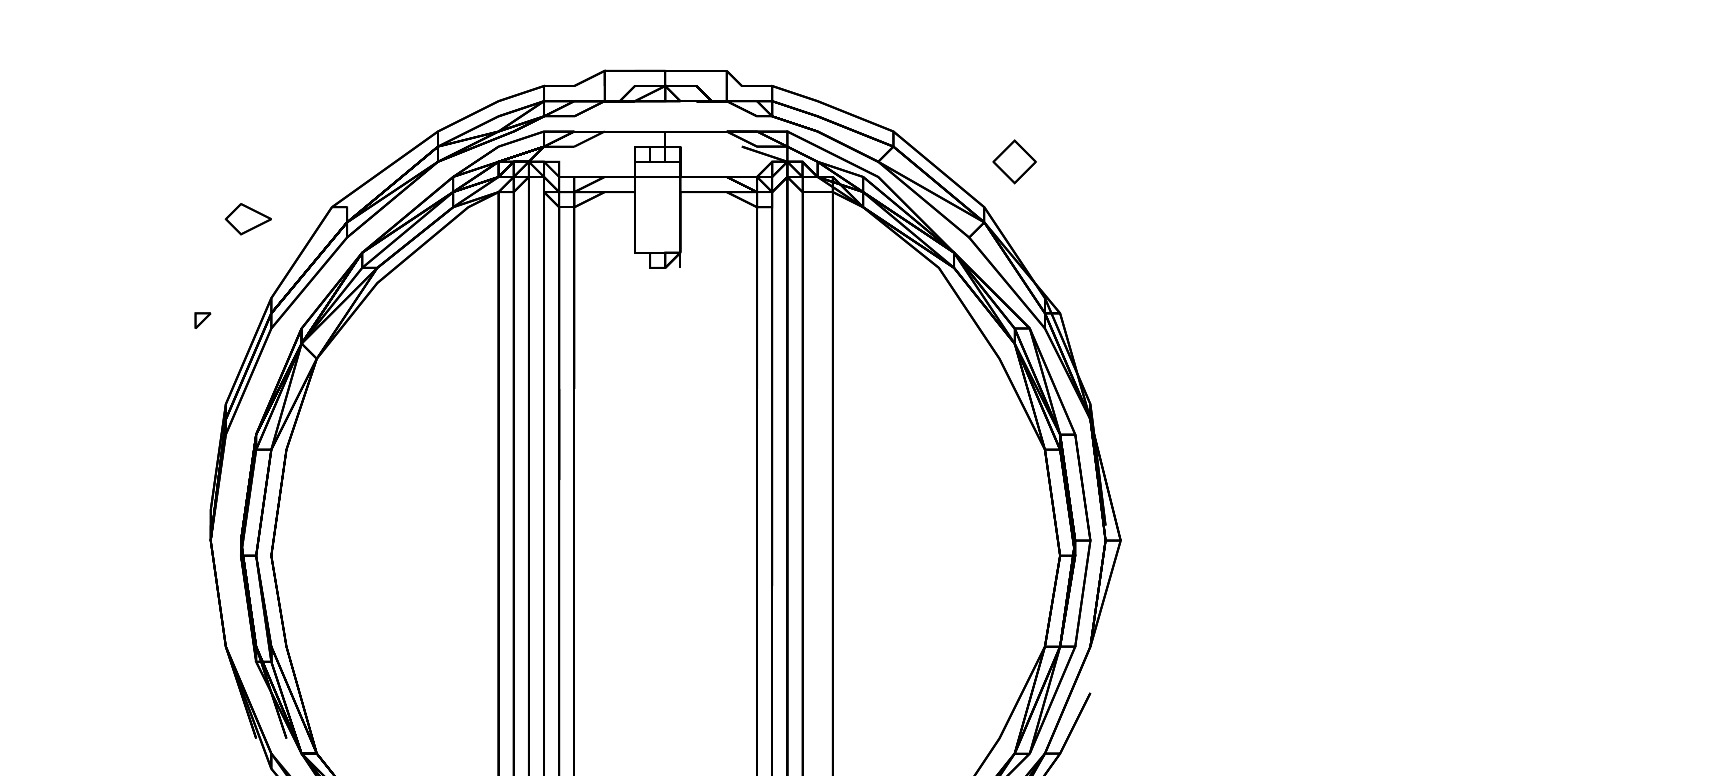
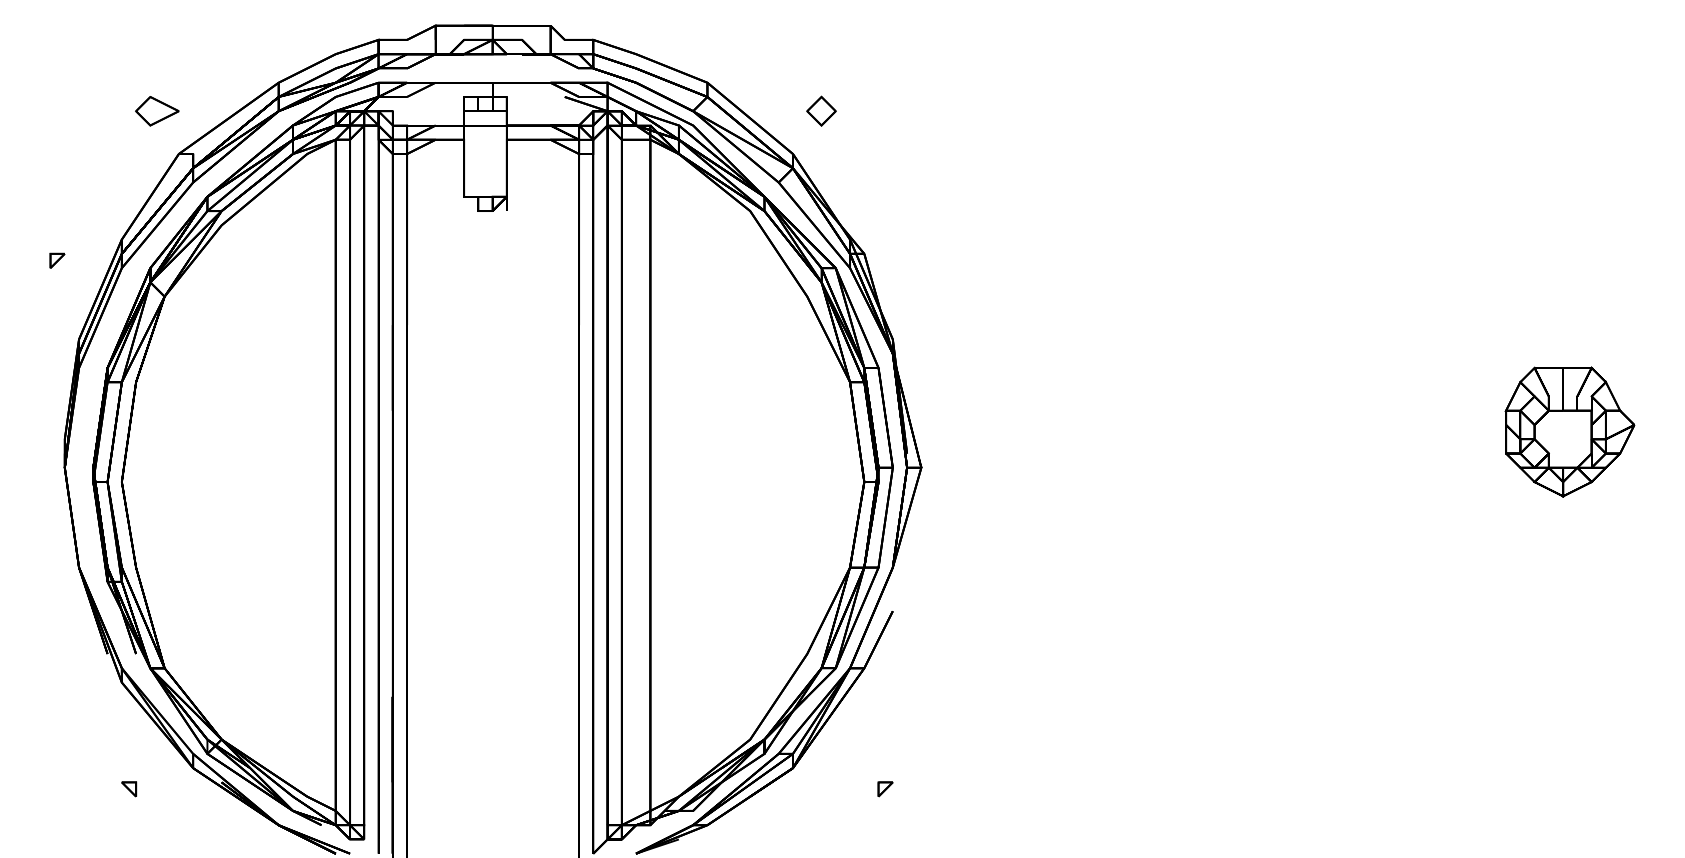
part: (1014, 161) -> (821, 110), size x0.71
part: (248, 219) -> (157, 111), moved

